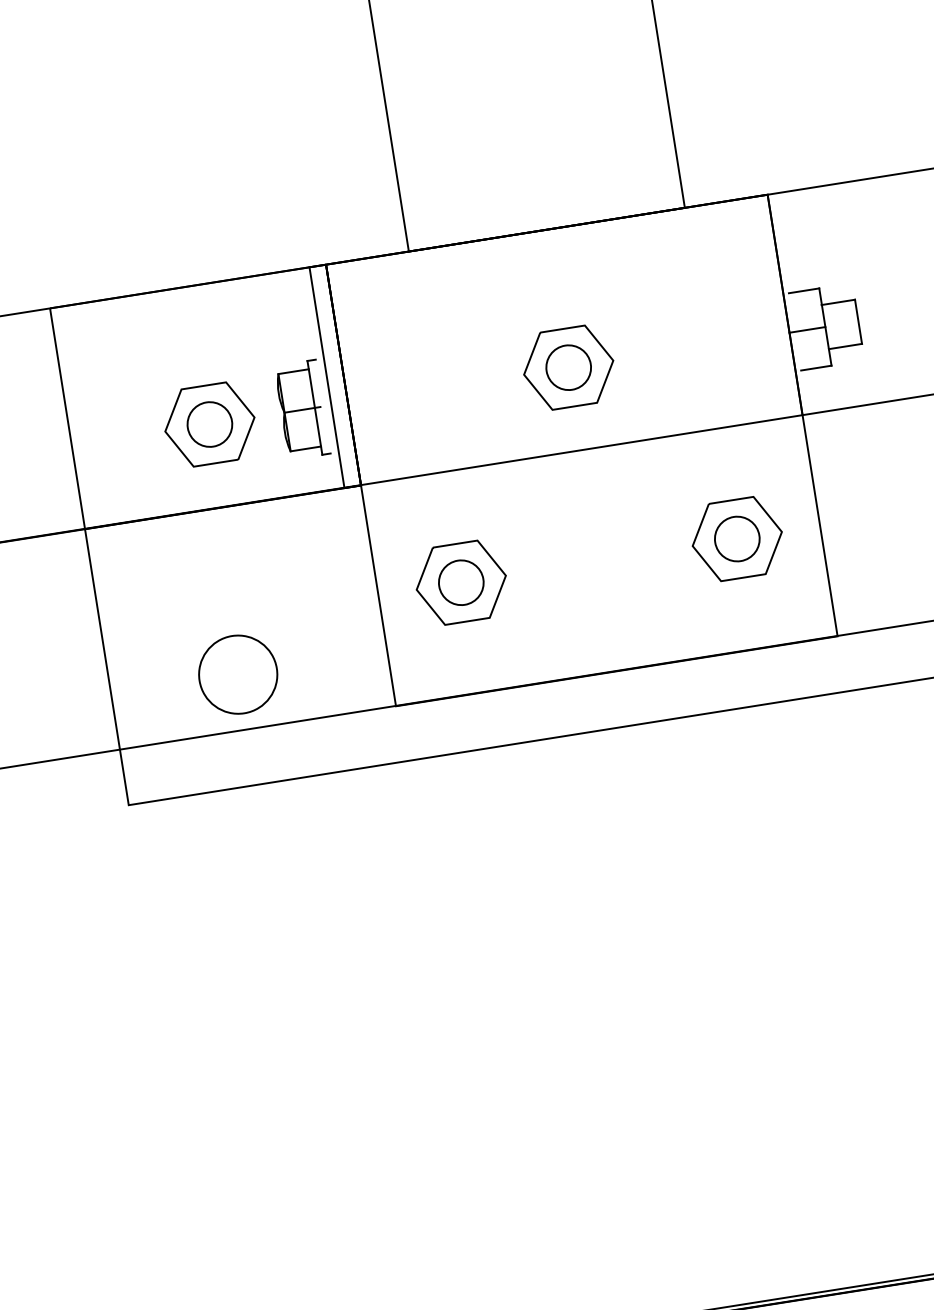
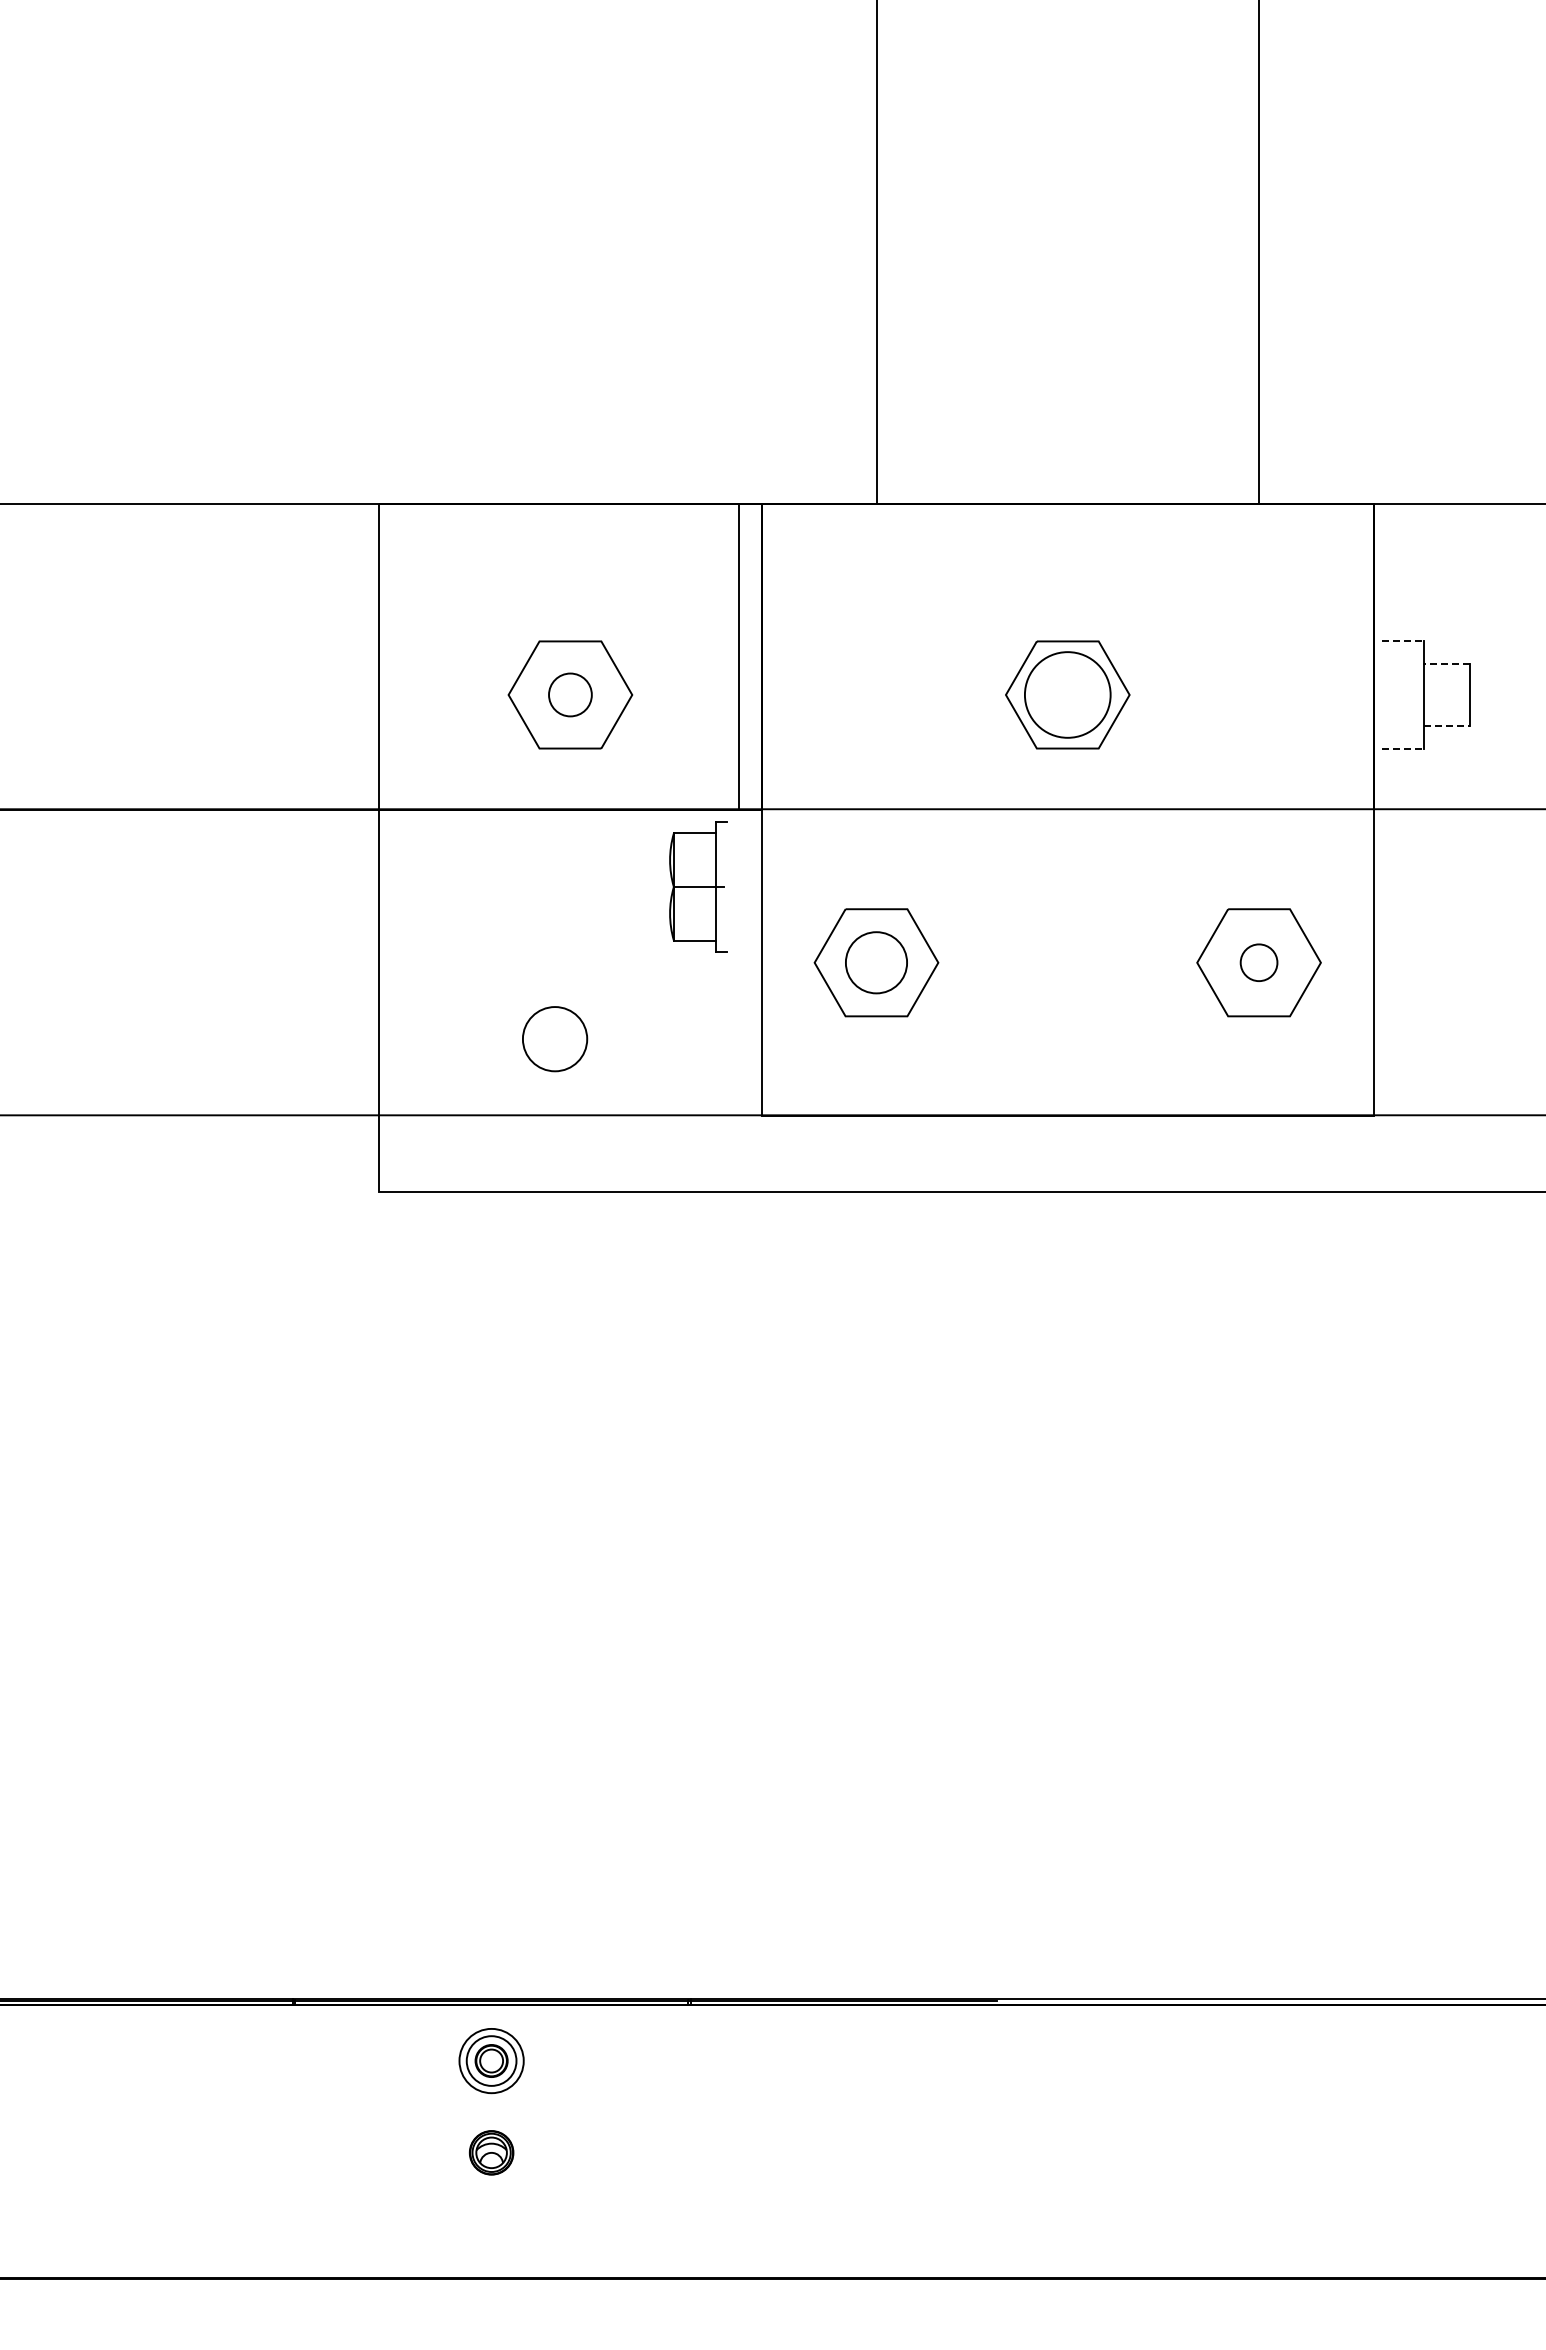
line: (804, 290) -> (1403, 641), solid -> dashed
line: (837, 302) -> (1445, 664), solid -> dashed
line: (807, 330) -> (1398, 695), removed
line: (845, 346) -> (1446, 725), solid -> dashed
circle: (568, 367) -> (1067, 694), size x1.4
line: (817, 367) -> (1403, 748), solid -> dashed
part: (302, 409) -> (698, 886), moved
circle: (209, 424) -> (570, 694), size x0.7
circle: (736, 538) -> (1258, 962), size x0.6
circle: (237, 674) -> (554, 1038), size x0.6

